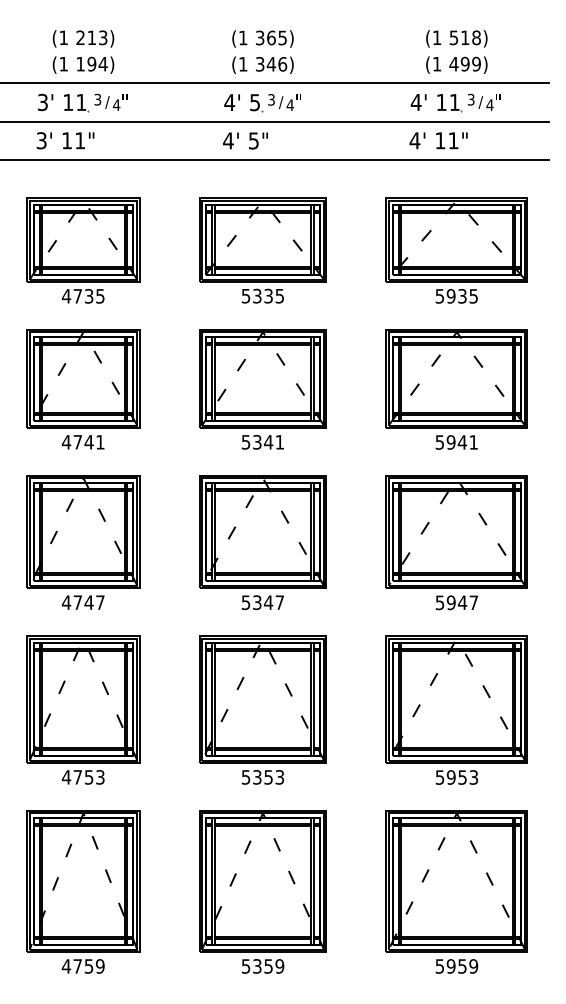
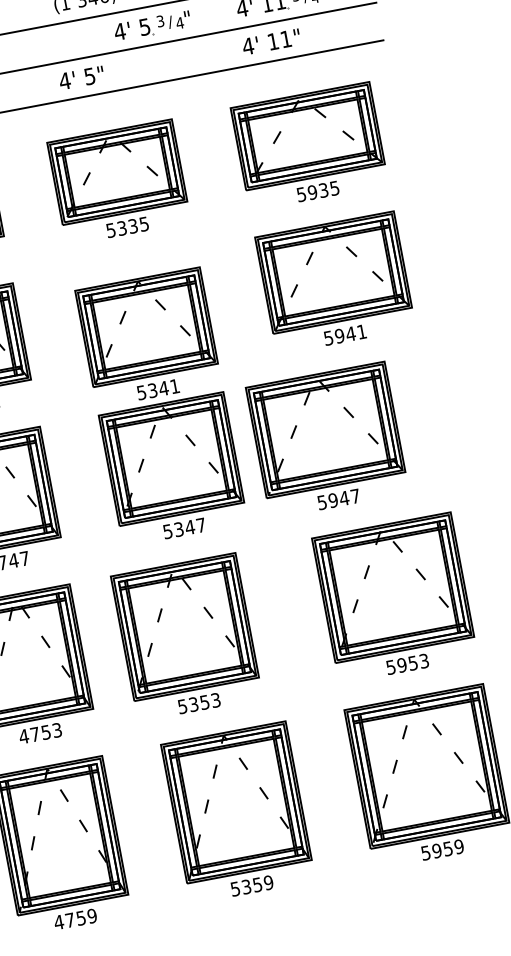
part: (262, 103) -> (152, 26), moved
part: (262, 389) -> (148, 337), moved
part: (456, 542) -> (327, 440), moved
part: (262, 709) -> (186, 636), moved

